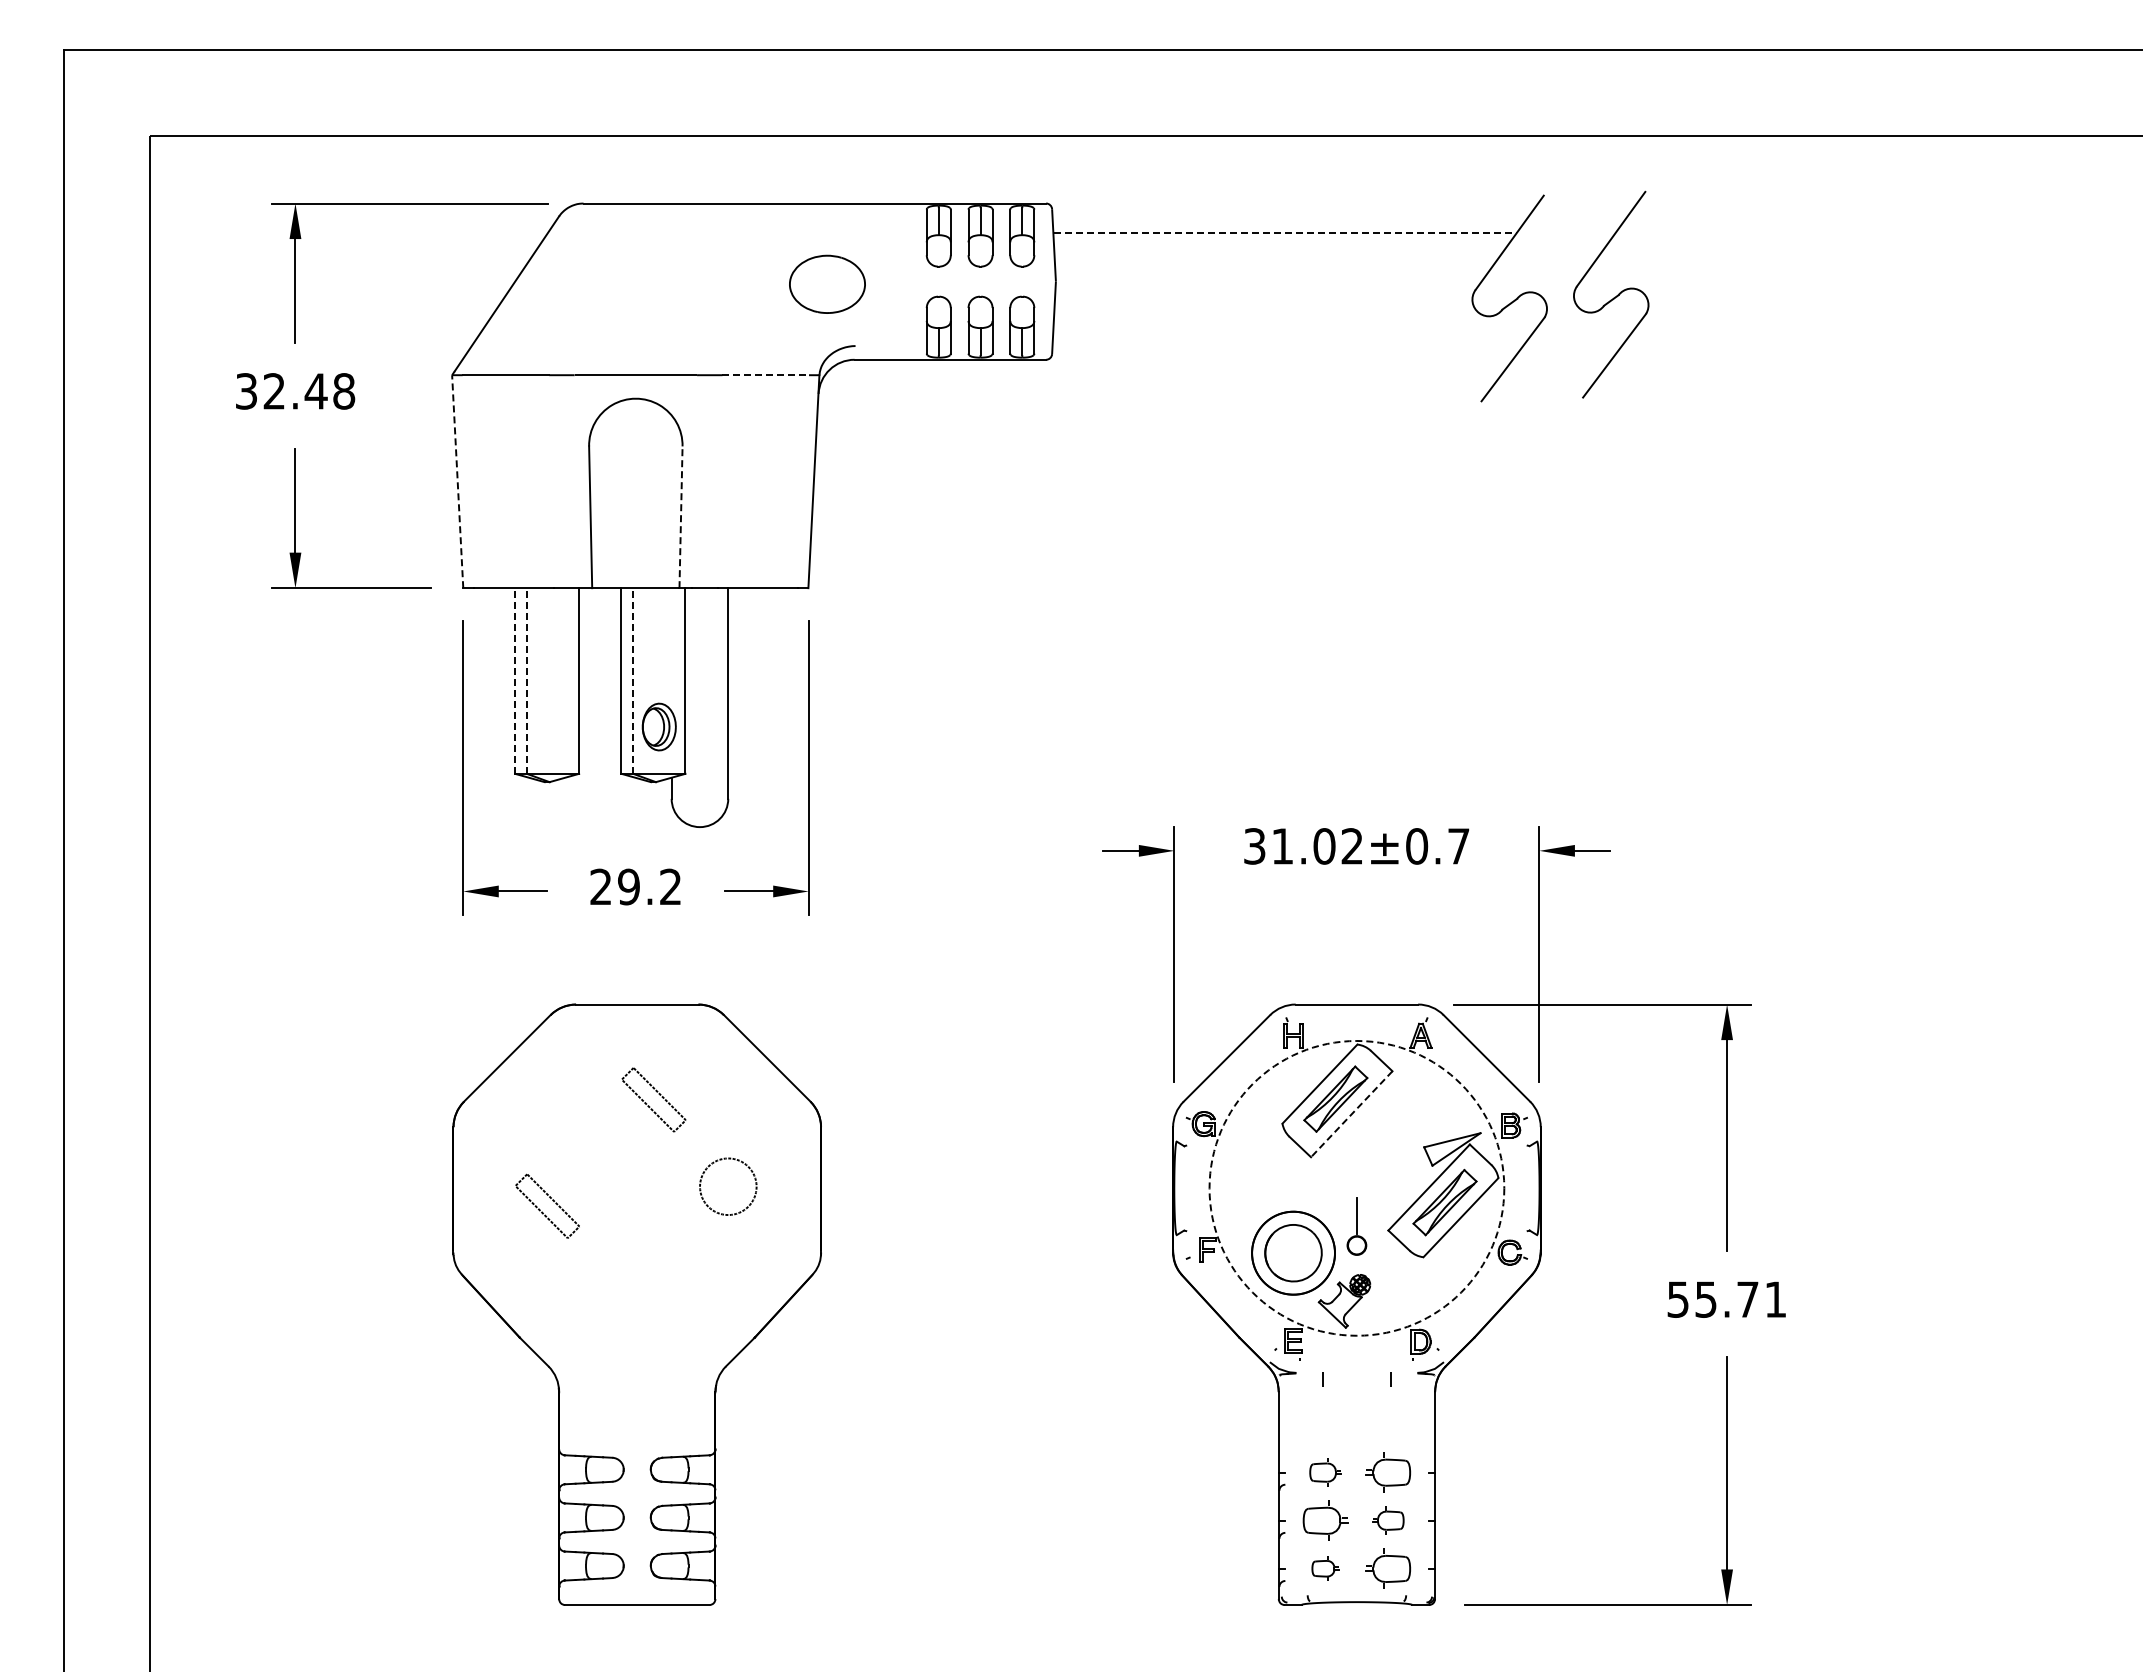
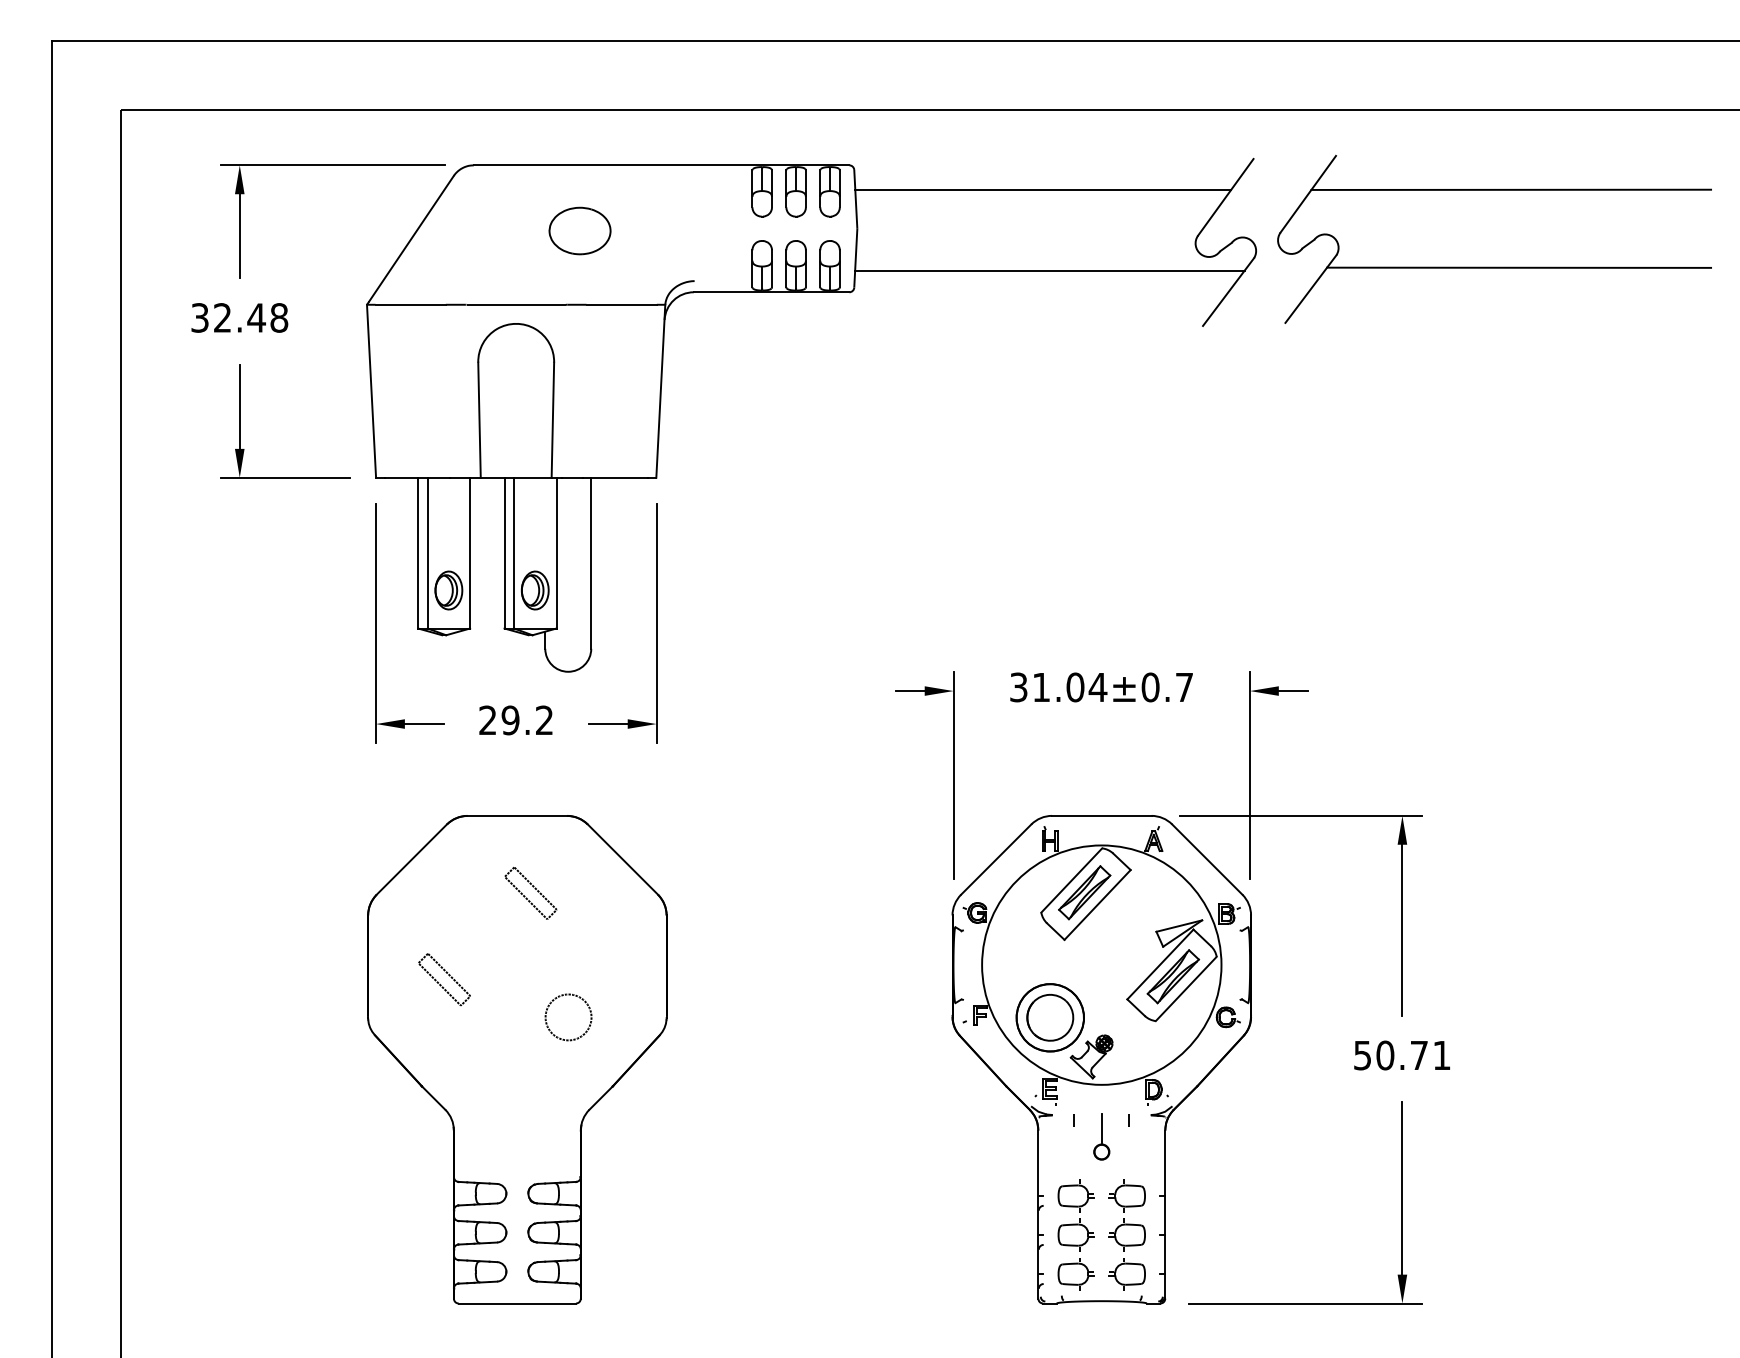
line: (1285, 233) -> (1043, 189), dashed -> solid
line: (1861, 233) -> (1511, 189), added
part: (827, 283) -> (580, 230), moved
line: (1870, 329) -> (1518, 267), added
line: (1292, 333) -> (1049, 270), added
line: (766, 375) -> (622, 305), dashed -> solid
line: (457, 481) -> (371, 391), dashed -> solid
line: (681, 517) -> (553, 420), dashed -> solid
line: (515, 681) -> (418, 553), dashed -> solid
line: (526, 681) -> (427, 553), dashed -> solid
line: (633, 681) -> (514, 553), dashed -> solid
part: (552, 726) -> (448, 590), added
text: (1351, 846) -> (1097, 687), 31.02±0.7 -> 31.04±0.7
line: (1351, 1114) -> (1097, 905), dashed -> solid
circle: (728, 1186) -> (568, 1017), moved
circle: (1356, 1187) -> (1101, 964), dashed -> solid
part: (1356, 1226) -> (1101, 1136), moved
text: (1706, 1299) -> (1385, 1055), 55.71 -> 50.71
part: (1325, 1472) -> (1076, 1195), size x1.43
part: (1388, 1520) -> (1127, 1234), size x1.43
part: (1325, 1568) -> (1076, 1273), size x1.67

